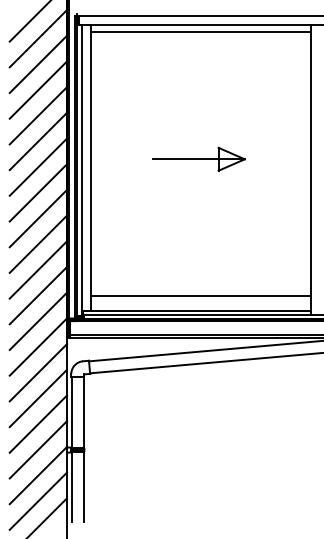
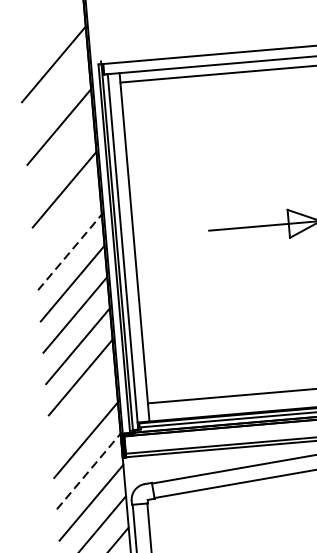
line: (37, 38) -> (55, 95), removed
line: (37, 89) -> (60, 157), removed
line: (37, 141) -> (66, 221), removed
line: (38, 166) -> (70, 251), solid -> dashed
line: (37, 295) -> (82, 408), removed
line: (38, 346) -> (88, 470), solid -> dashed

